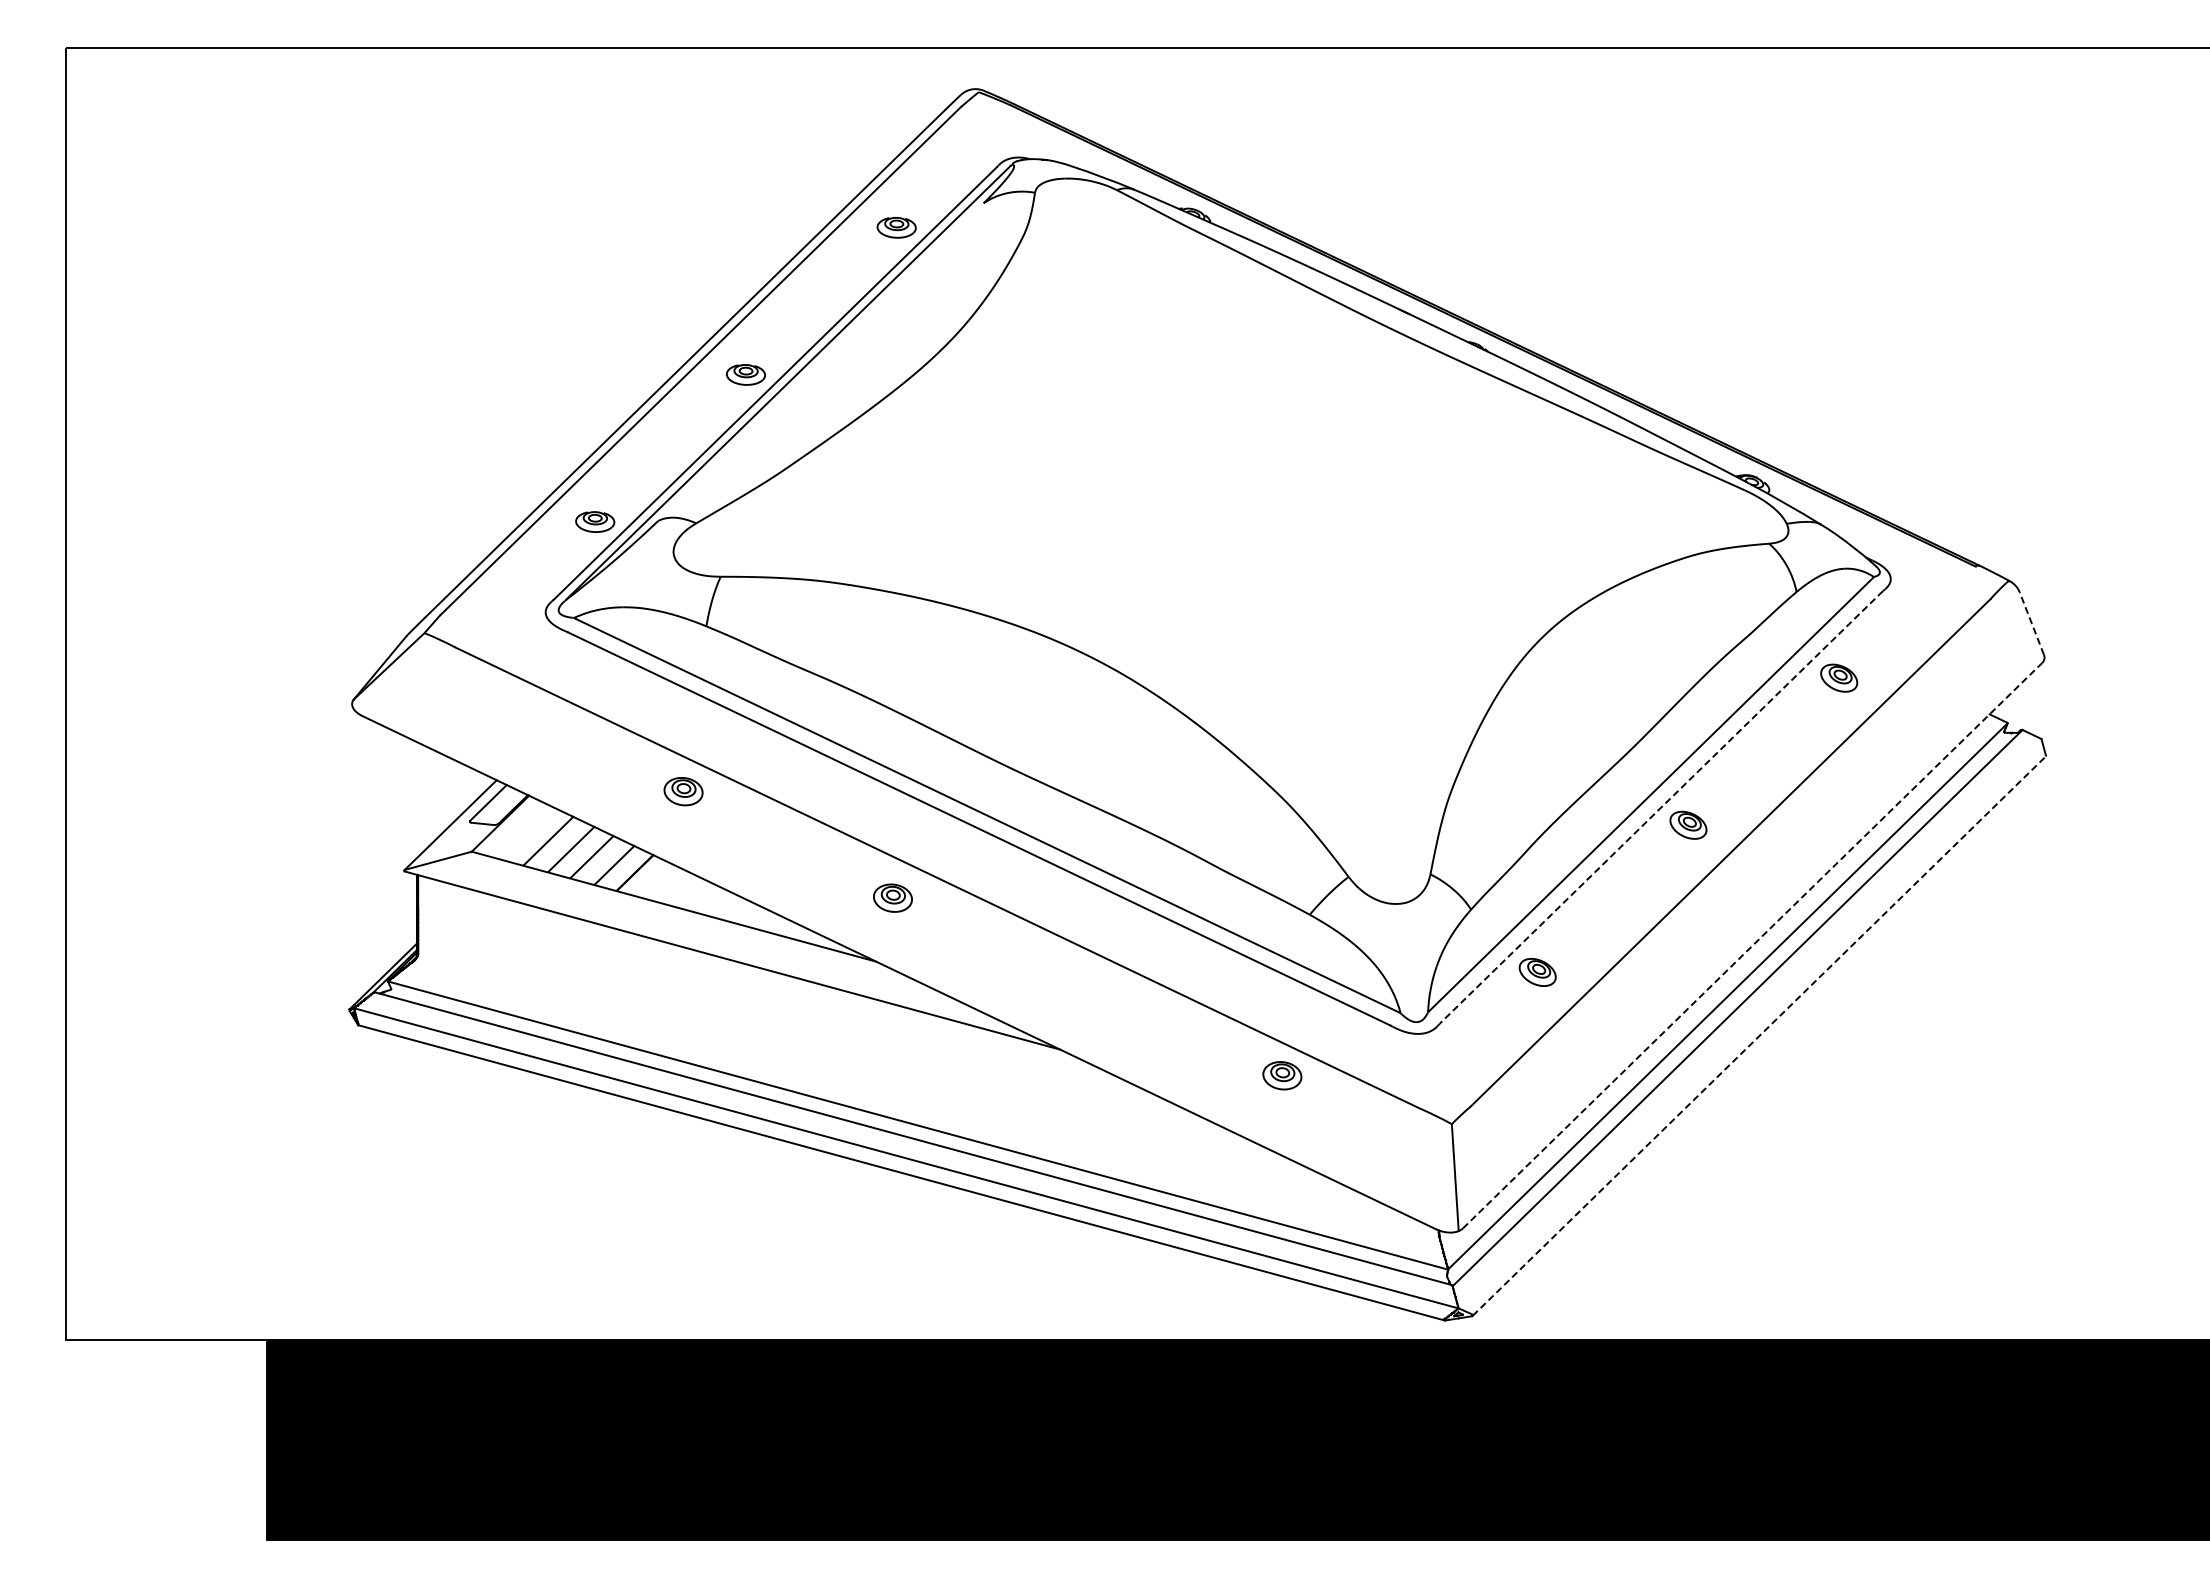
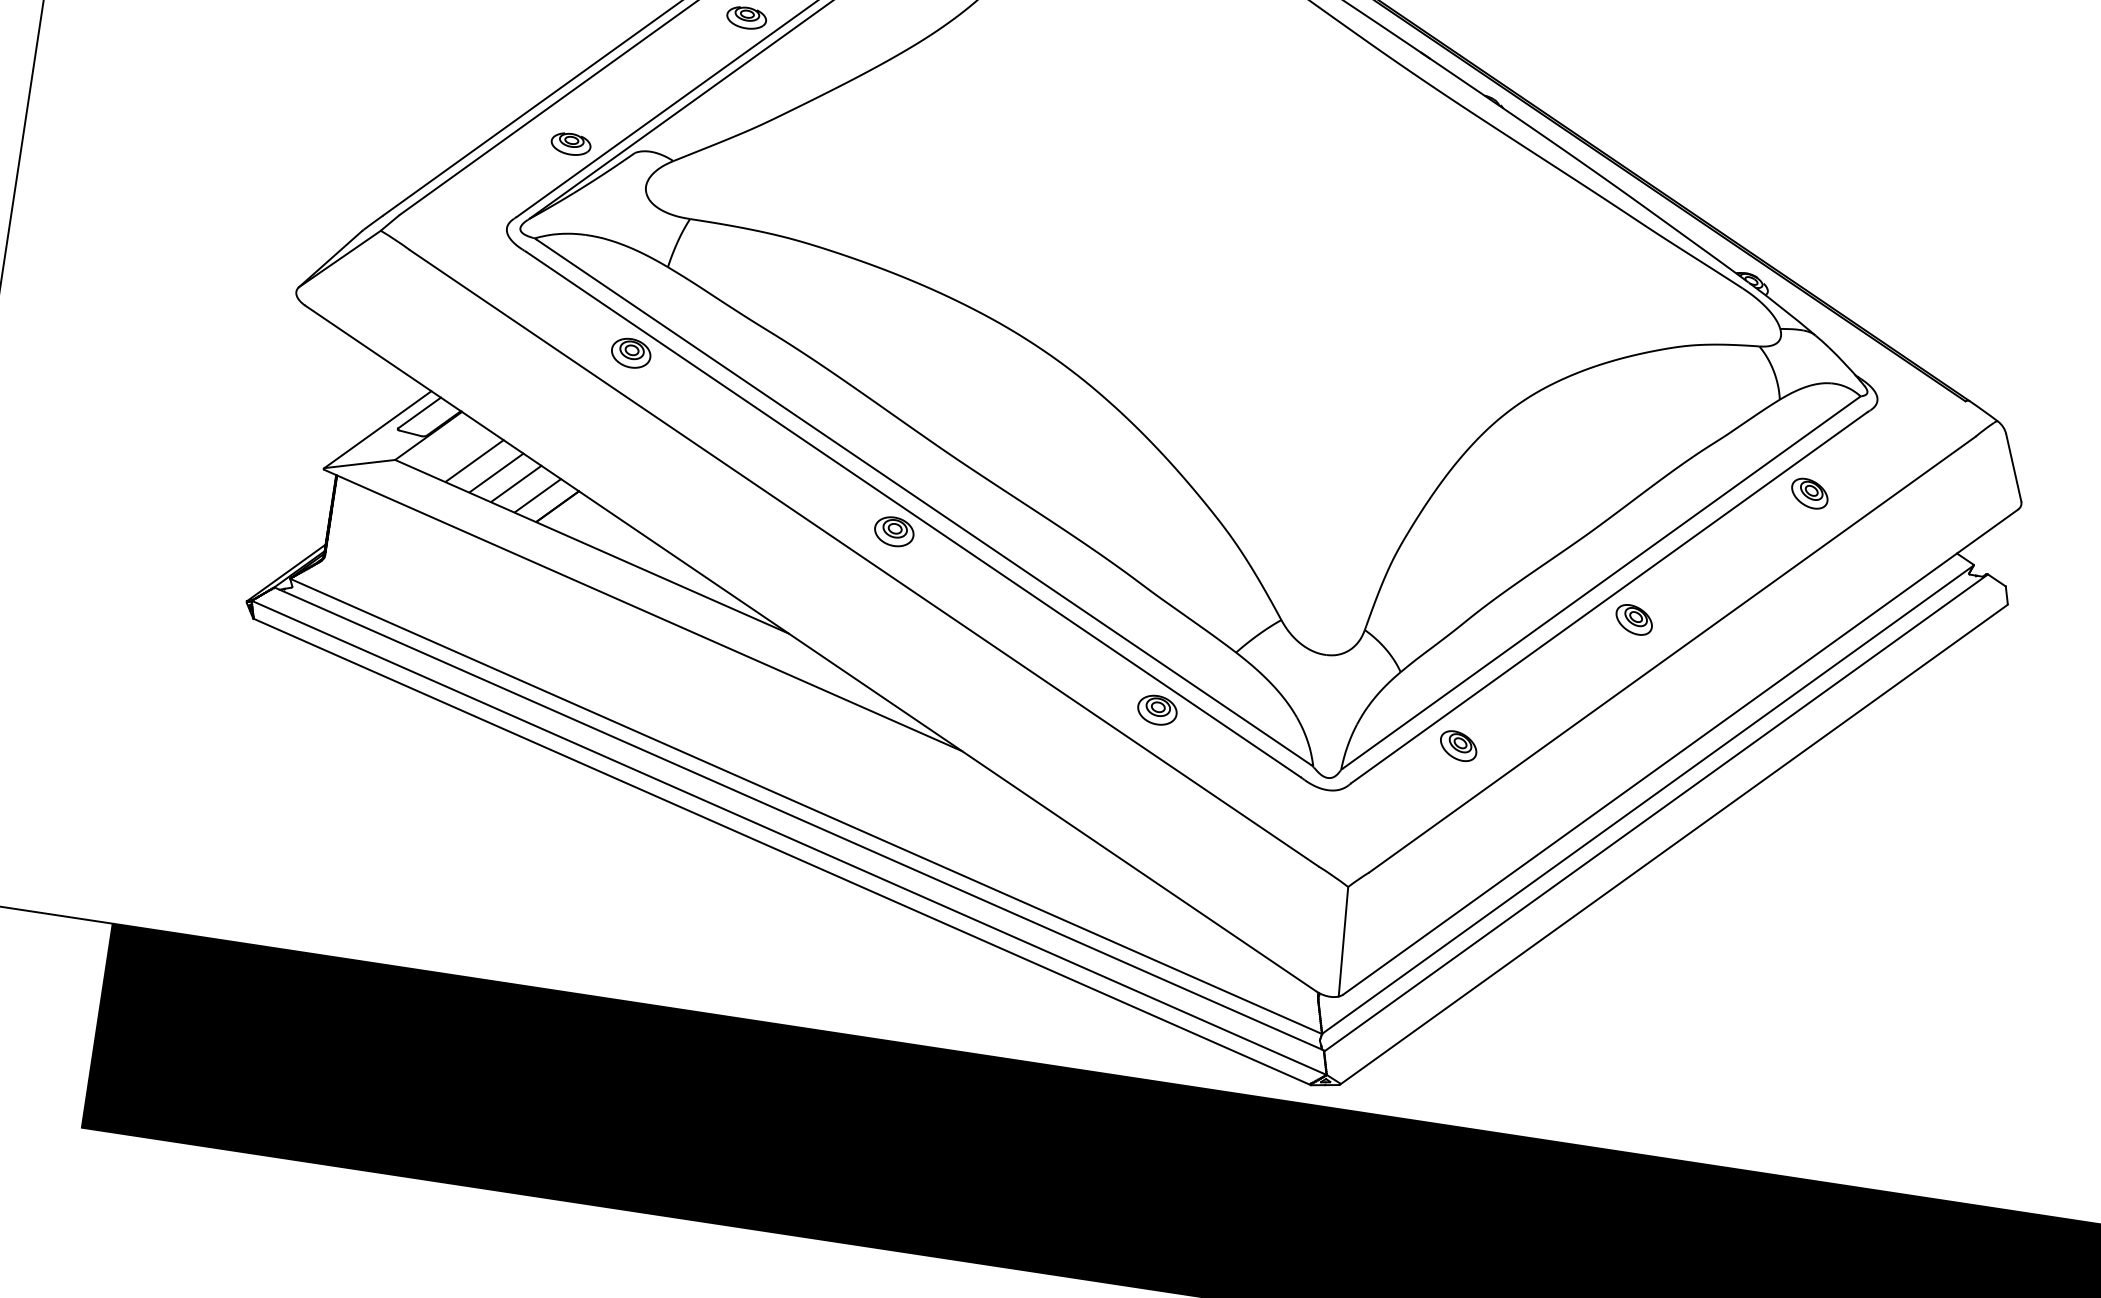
line: (2031, 623) -> (2013, 467), dashed -> solid
part: (683, 791) -> (631, 353), moved
line: (1661, 807) -> (1609, 597), dashed -> solid
part: (892, 897) -> (893, 530), moved
line: (1752, 945) -> (1680, 751), dashed -> solid
line: (1759, 1035) -> (1674, 844), dashed -> solid
part: (1282, 1075) -> (1157, 709), moved

